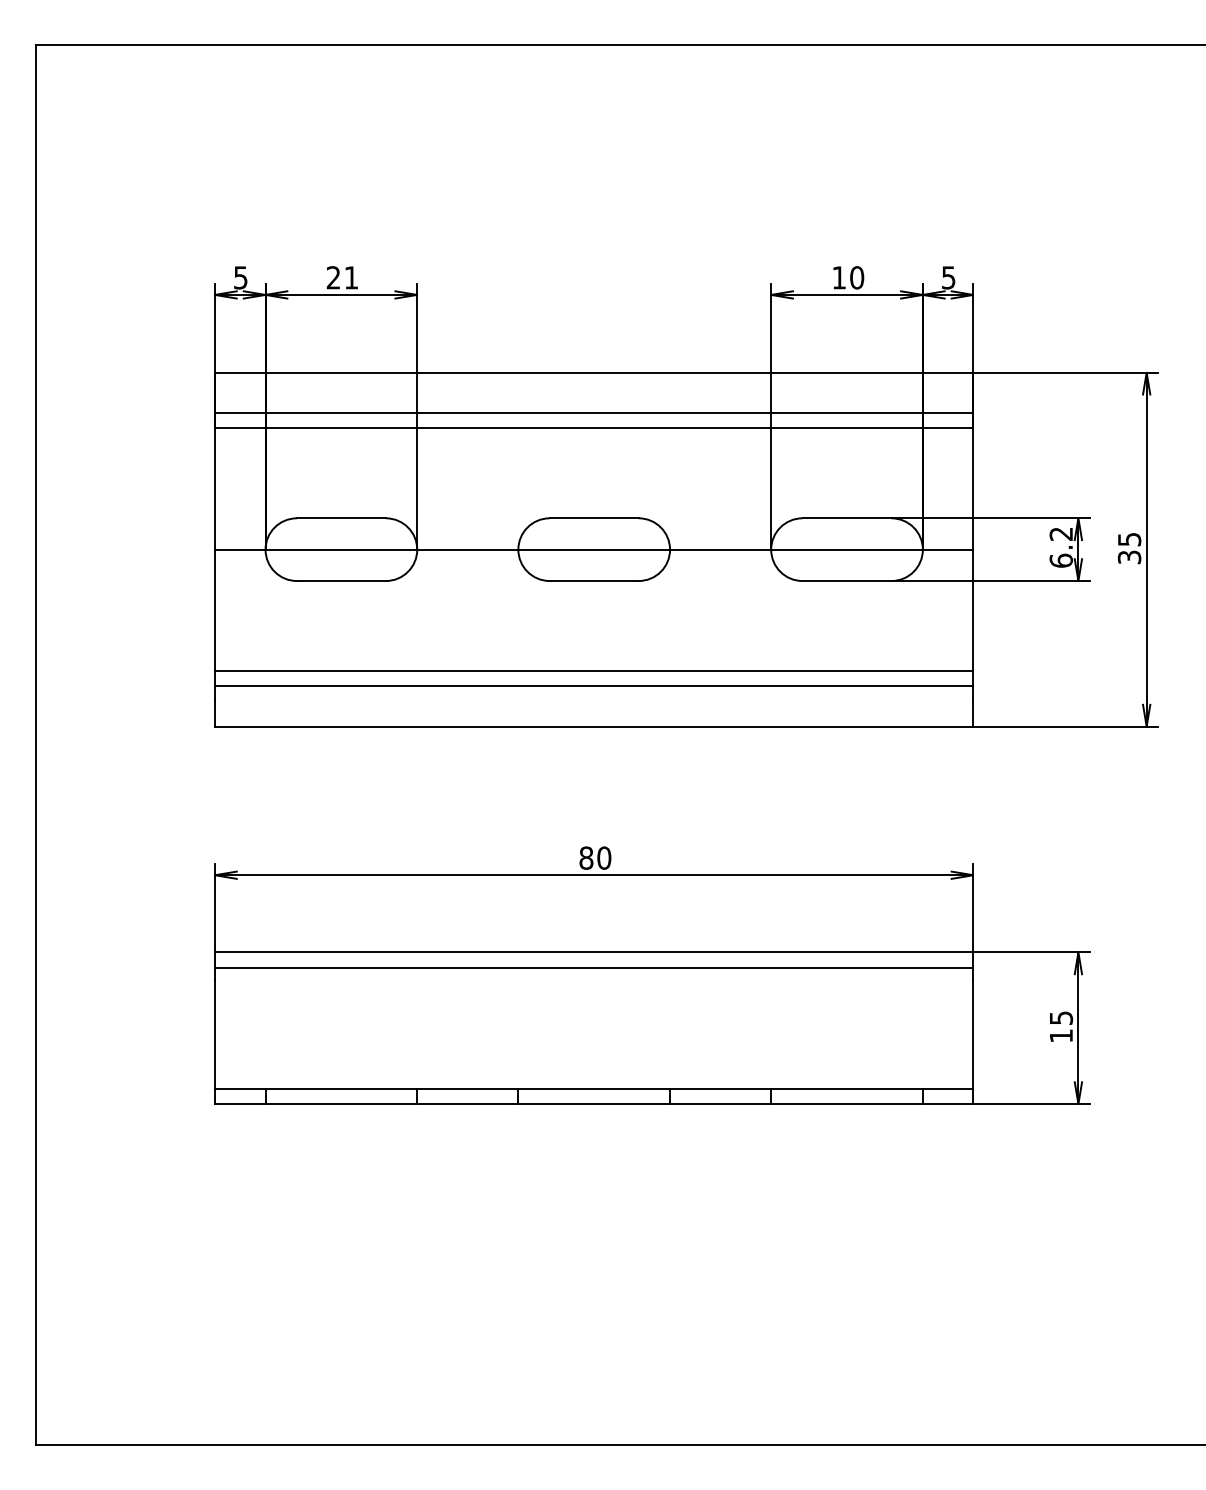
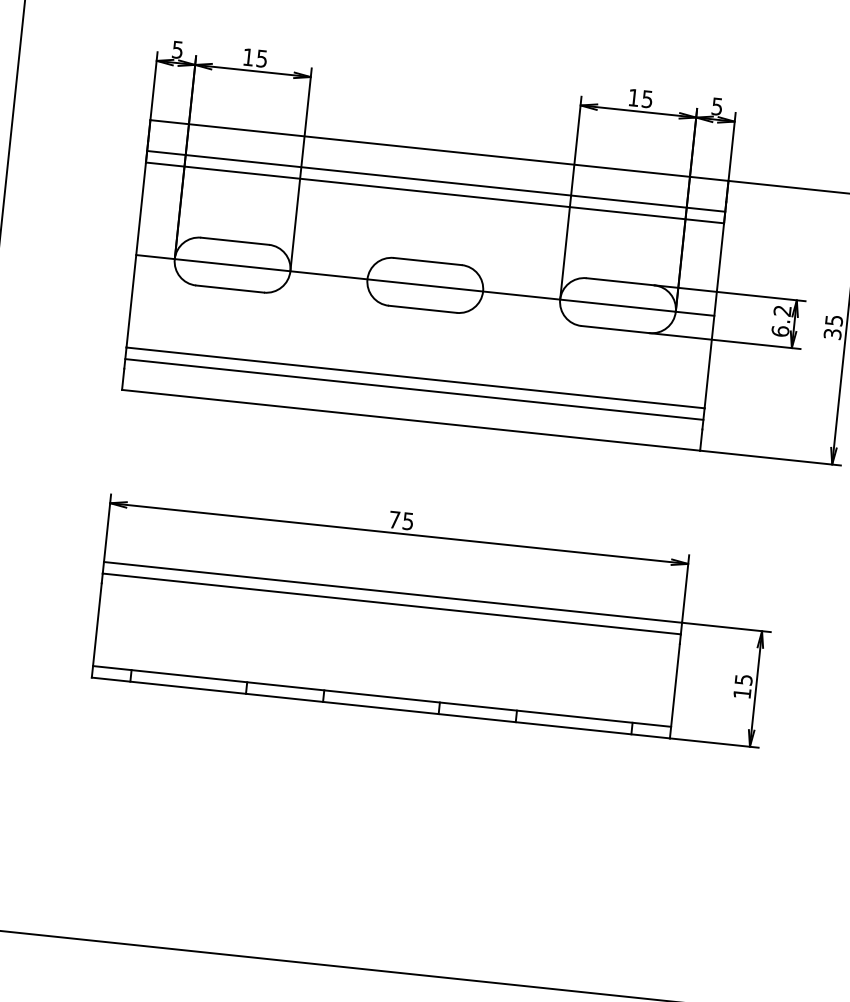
text: (341, 277) -> (254, 57), 21 -> 15
text: (857, 277) -> (647, 99), 10 -> 15
text: (595, 857) -> (401, 520), 80 -> 75

